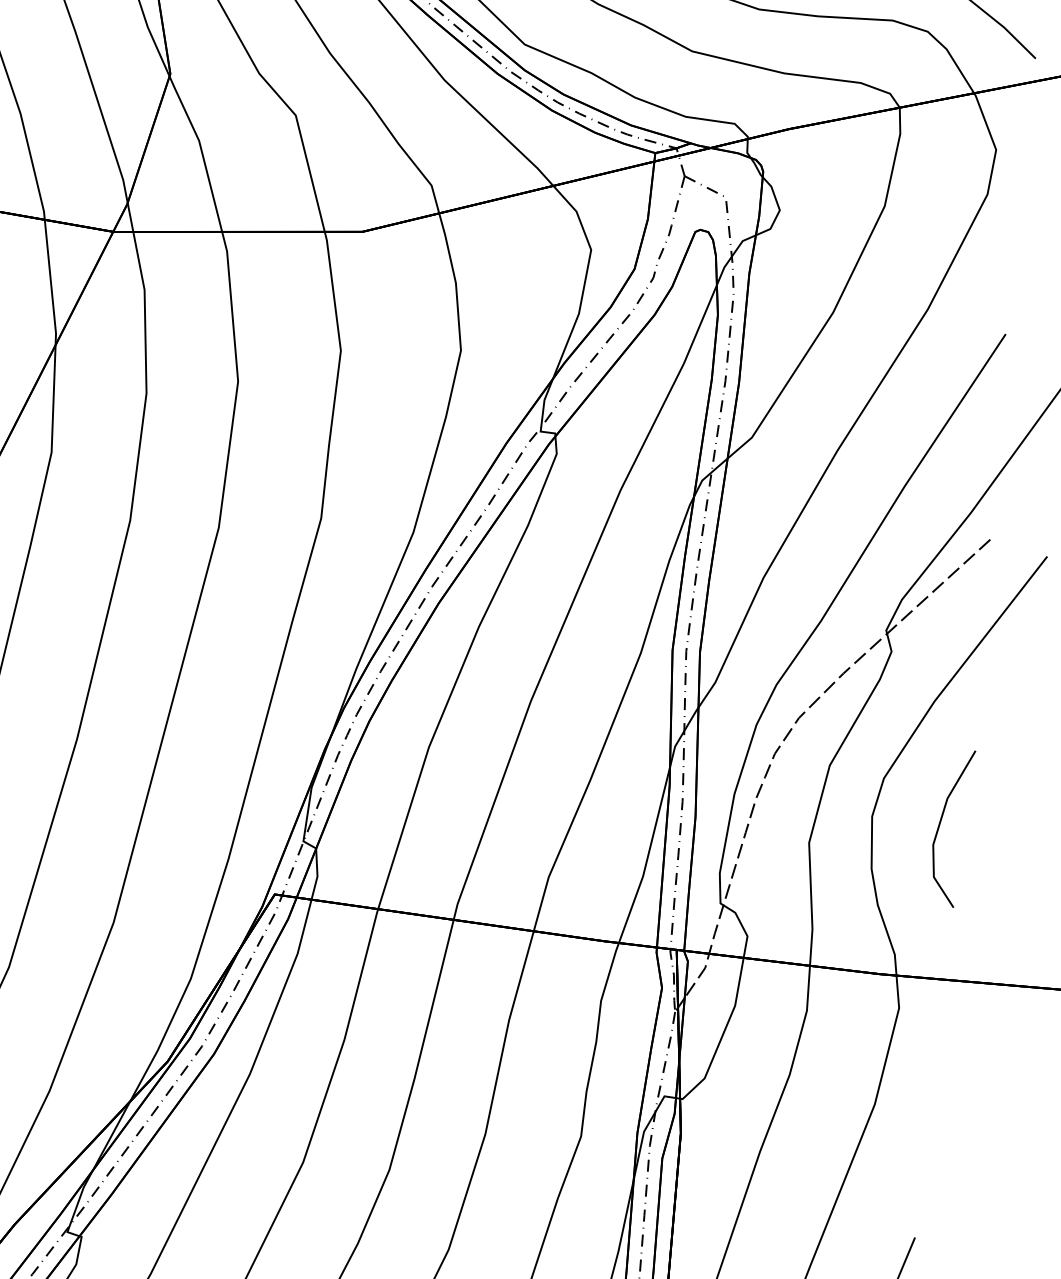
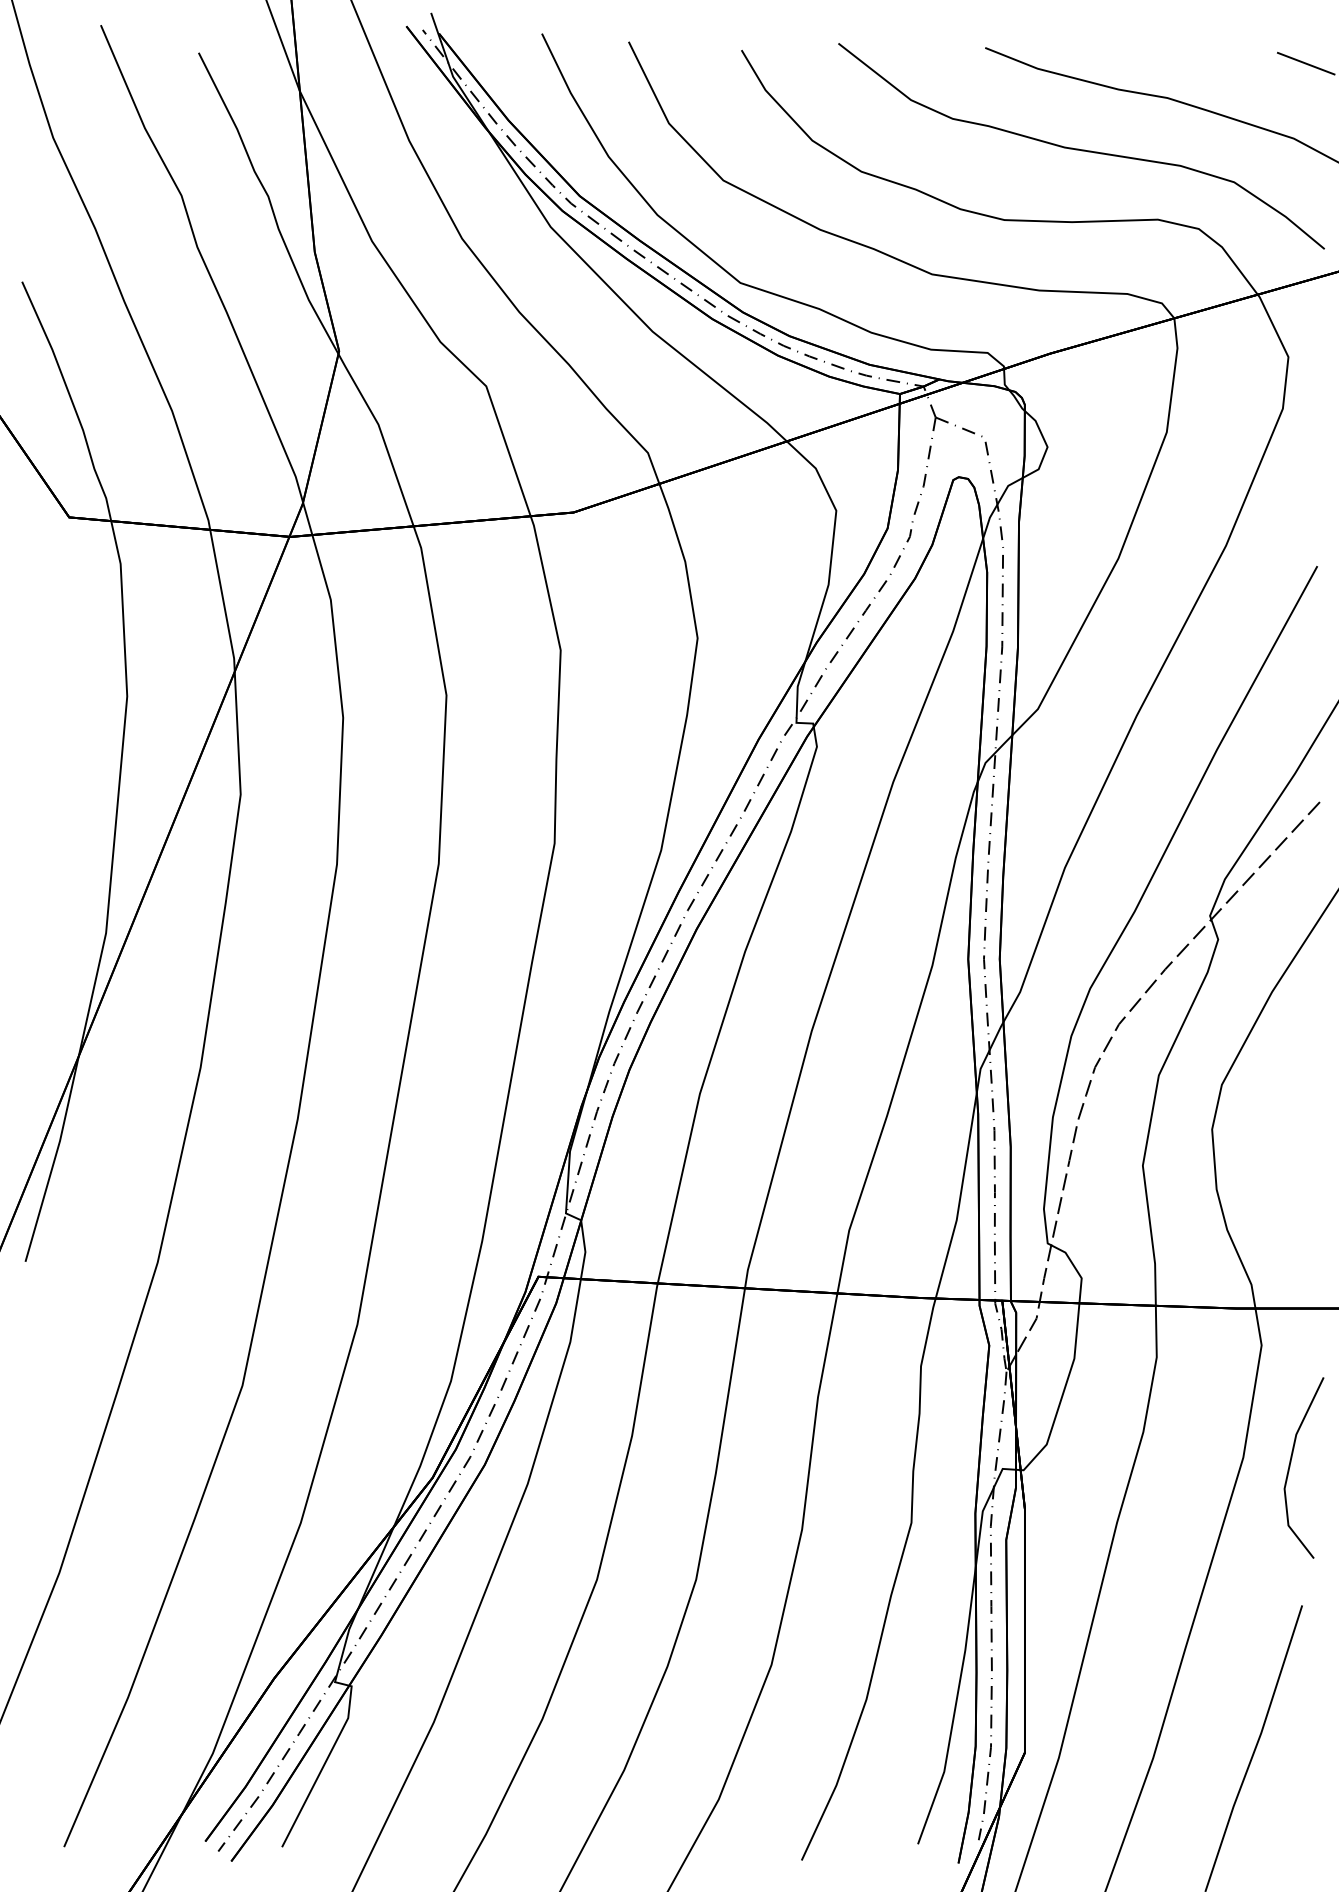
line: (941, 822) -> (1291, 1462), moved

